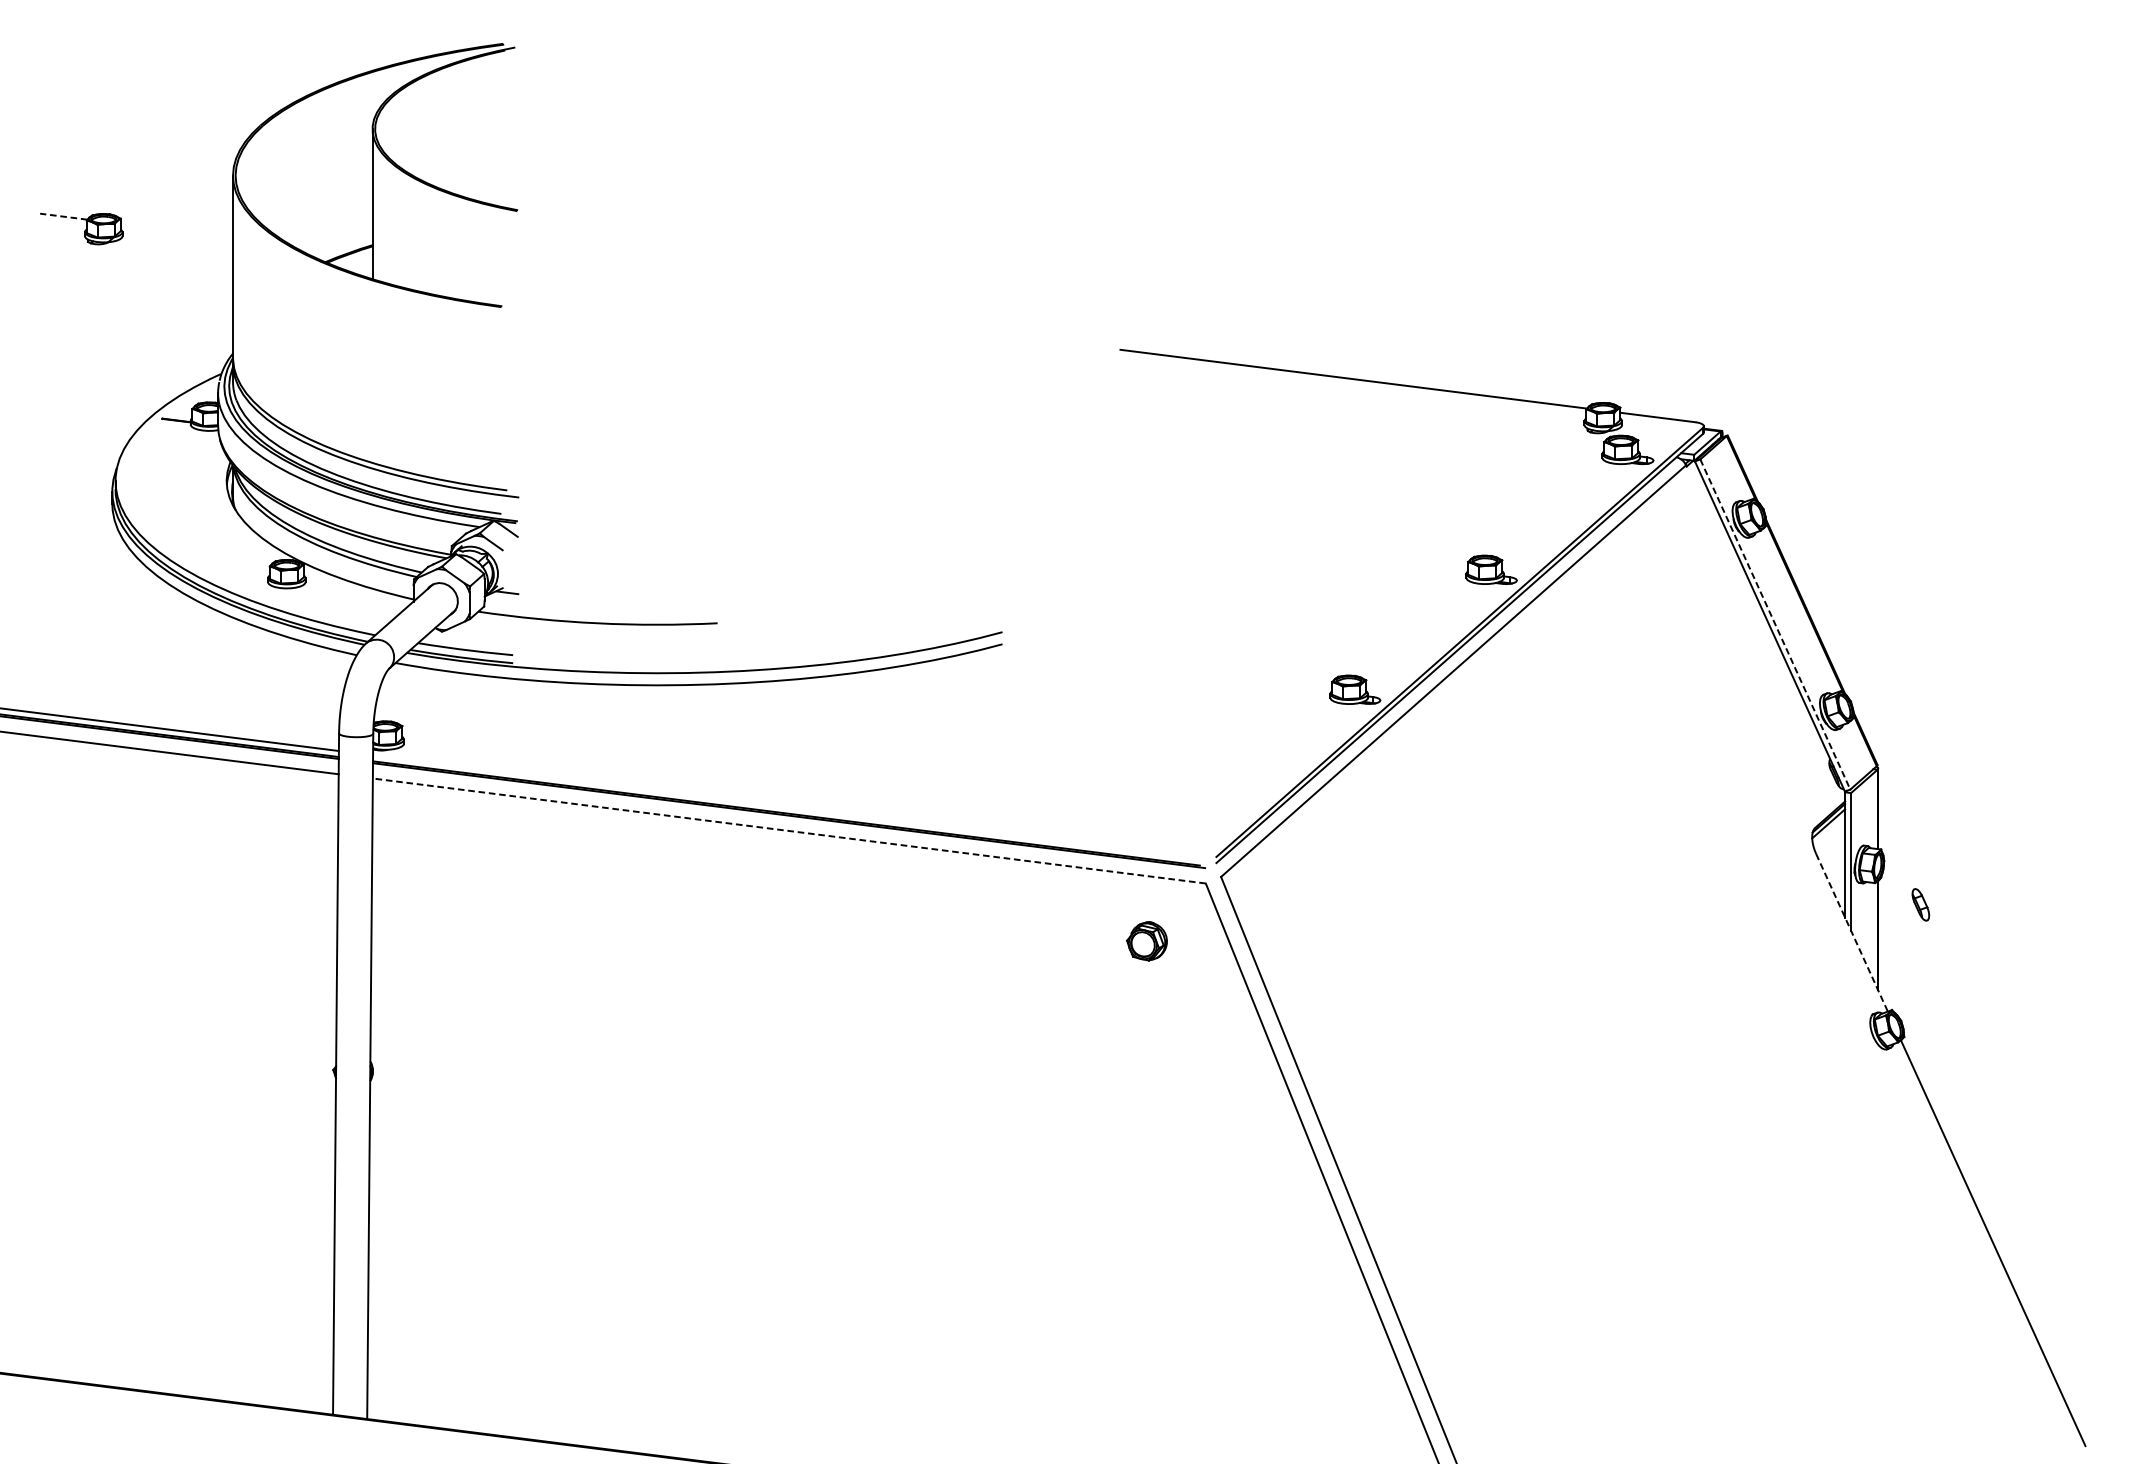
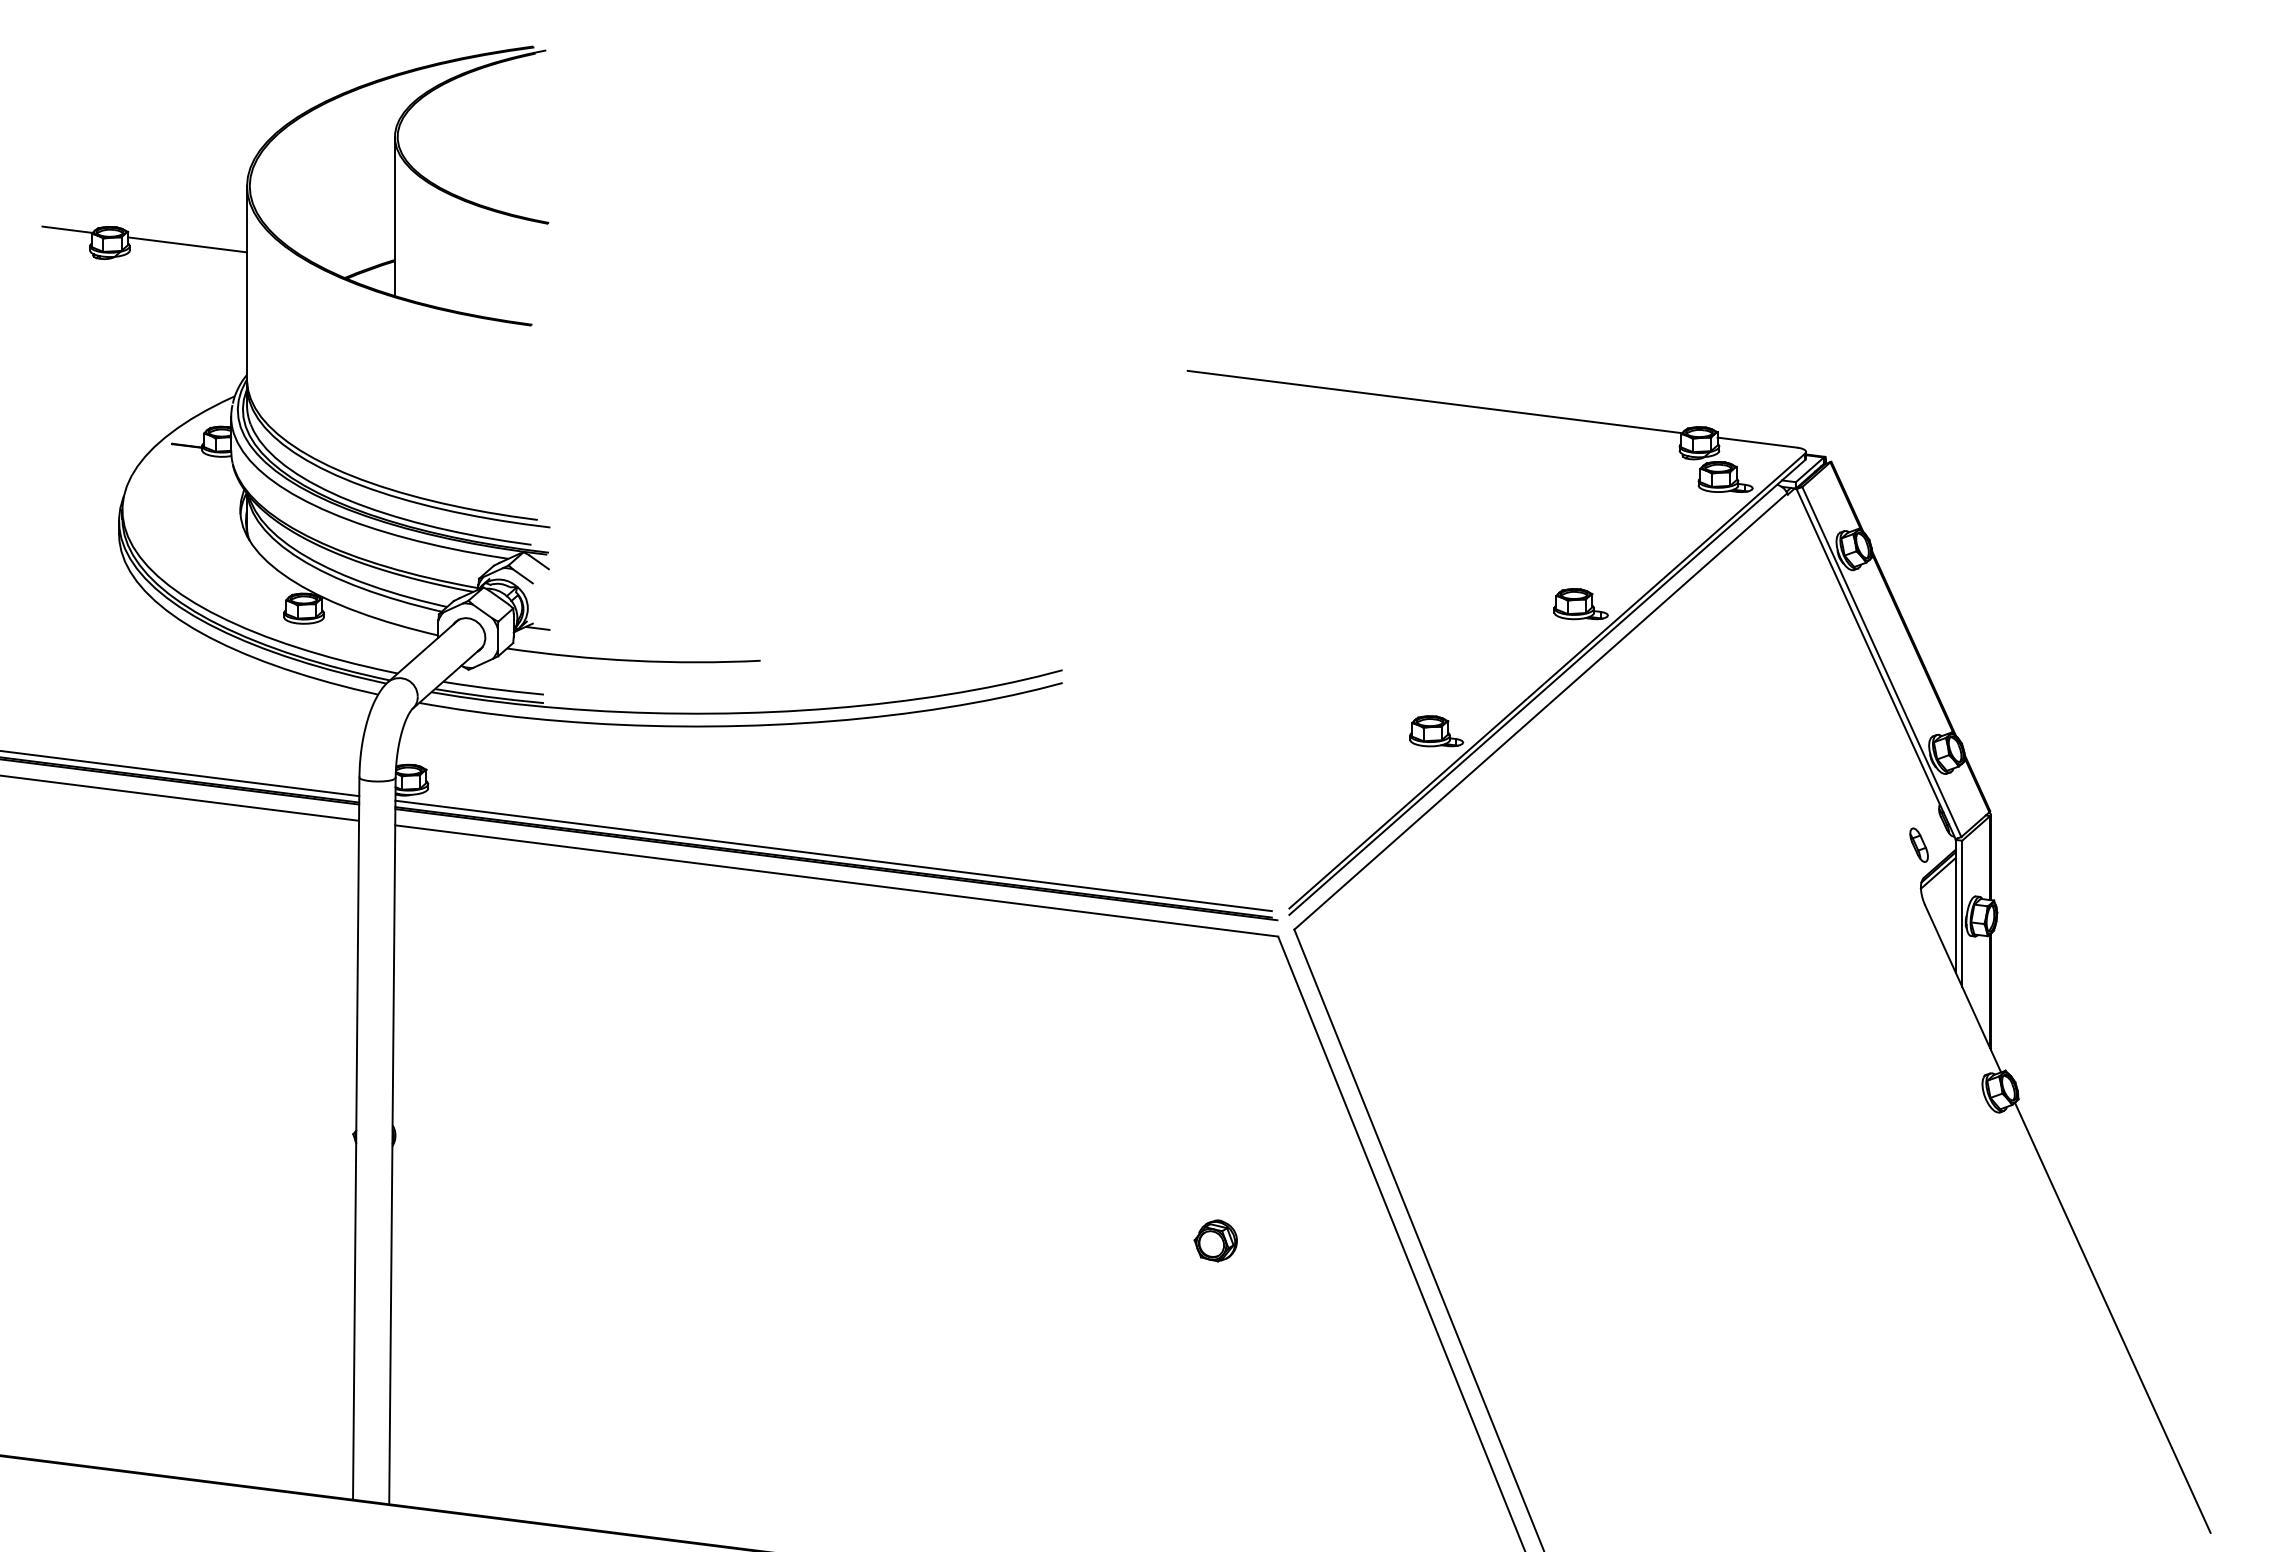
line: (63, 216) -> (67, 229), dashed -> solid
line: (176, 230) -> (187, 244), added
line: (1775, 624) -> (1882, 662), dashed -> solid
line: (786, 807) -> (833, 855), added
line: (789, 830) -> (836, 880), dashed -> solid
part: (1920, 904) -> (1918, 844), moved
line: (1852, 932) -> (1963, 988), dashed -> solid
part: (1146, 940) -> (1215, 1240), moved

